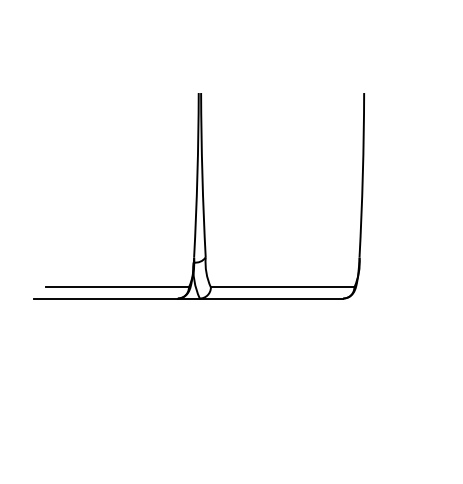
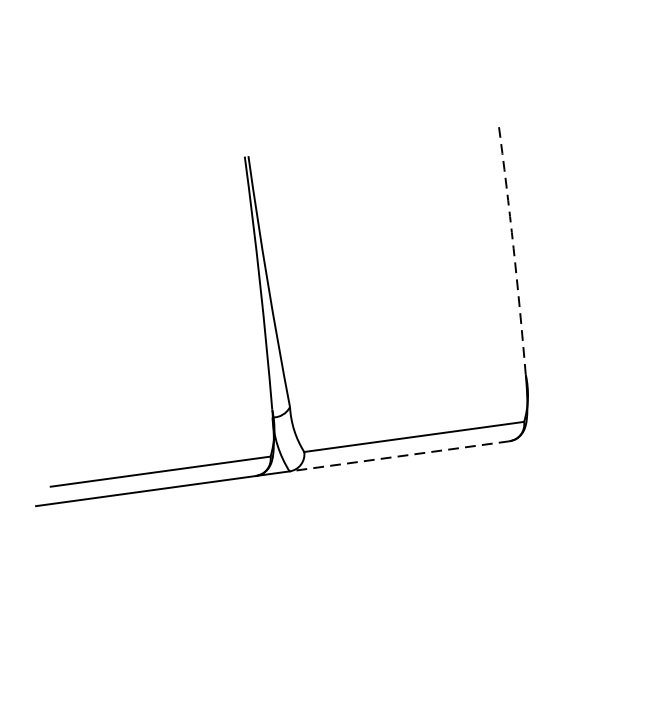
arc: (362, 175) -> (513, 248), solid -> dashed
line: (271, 298) -> (399, 456), solid -> dashed

